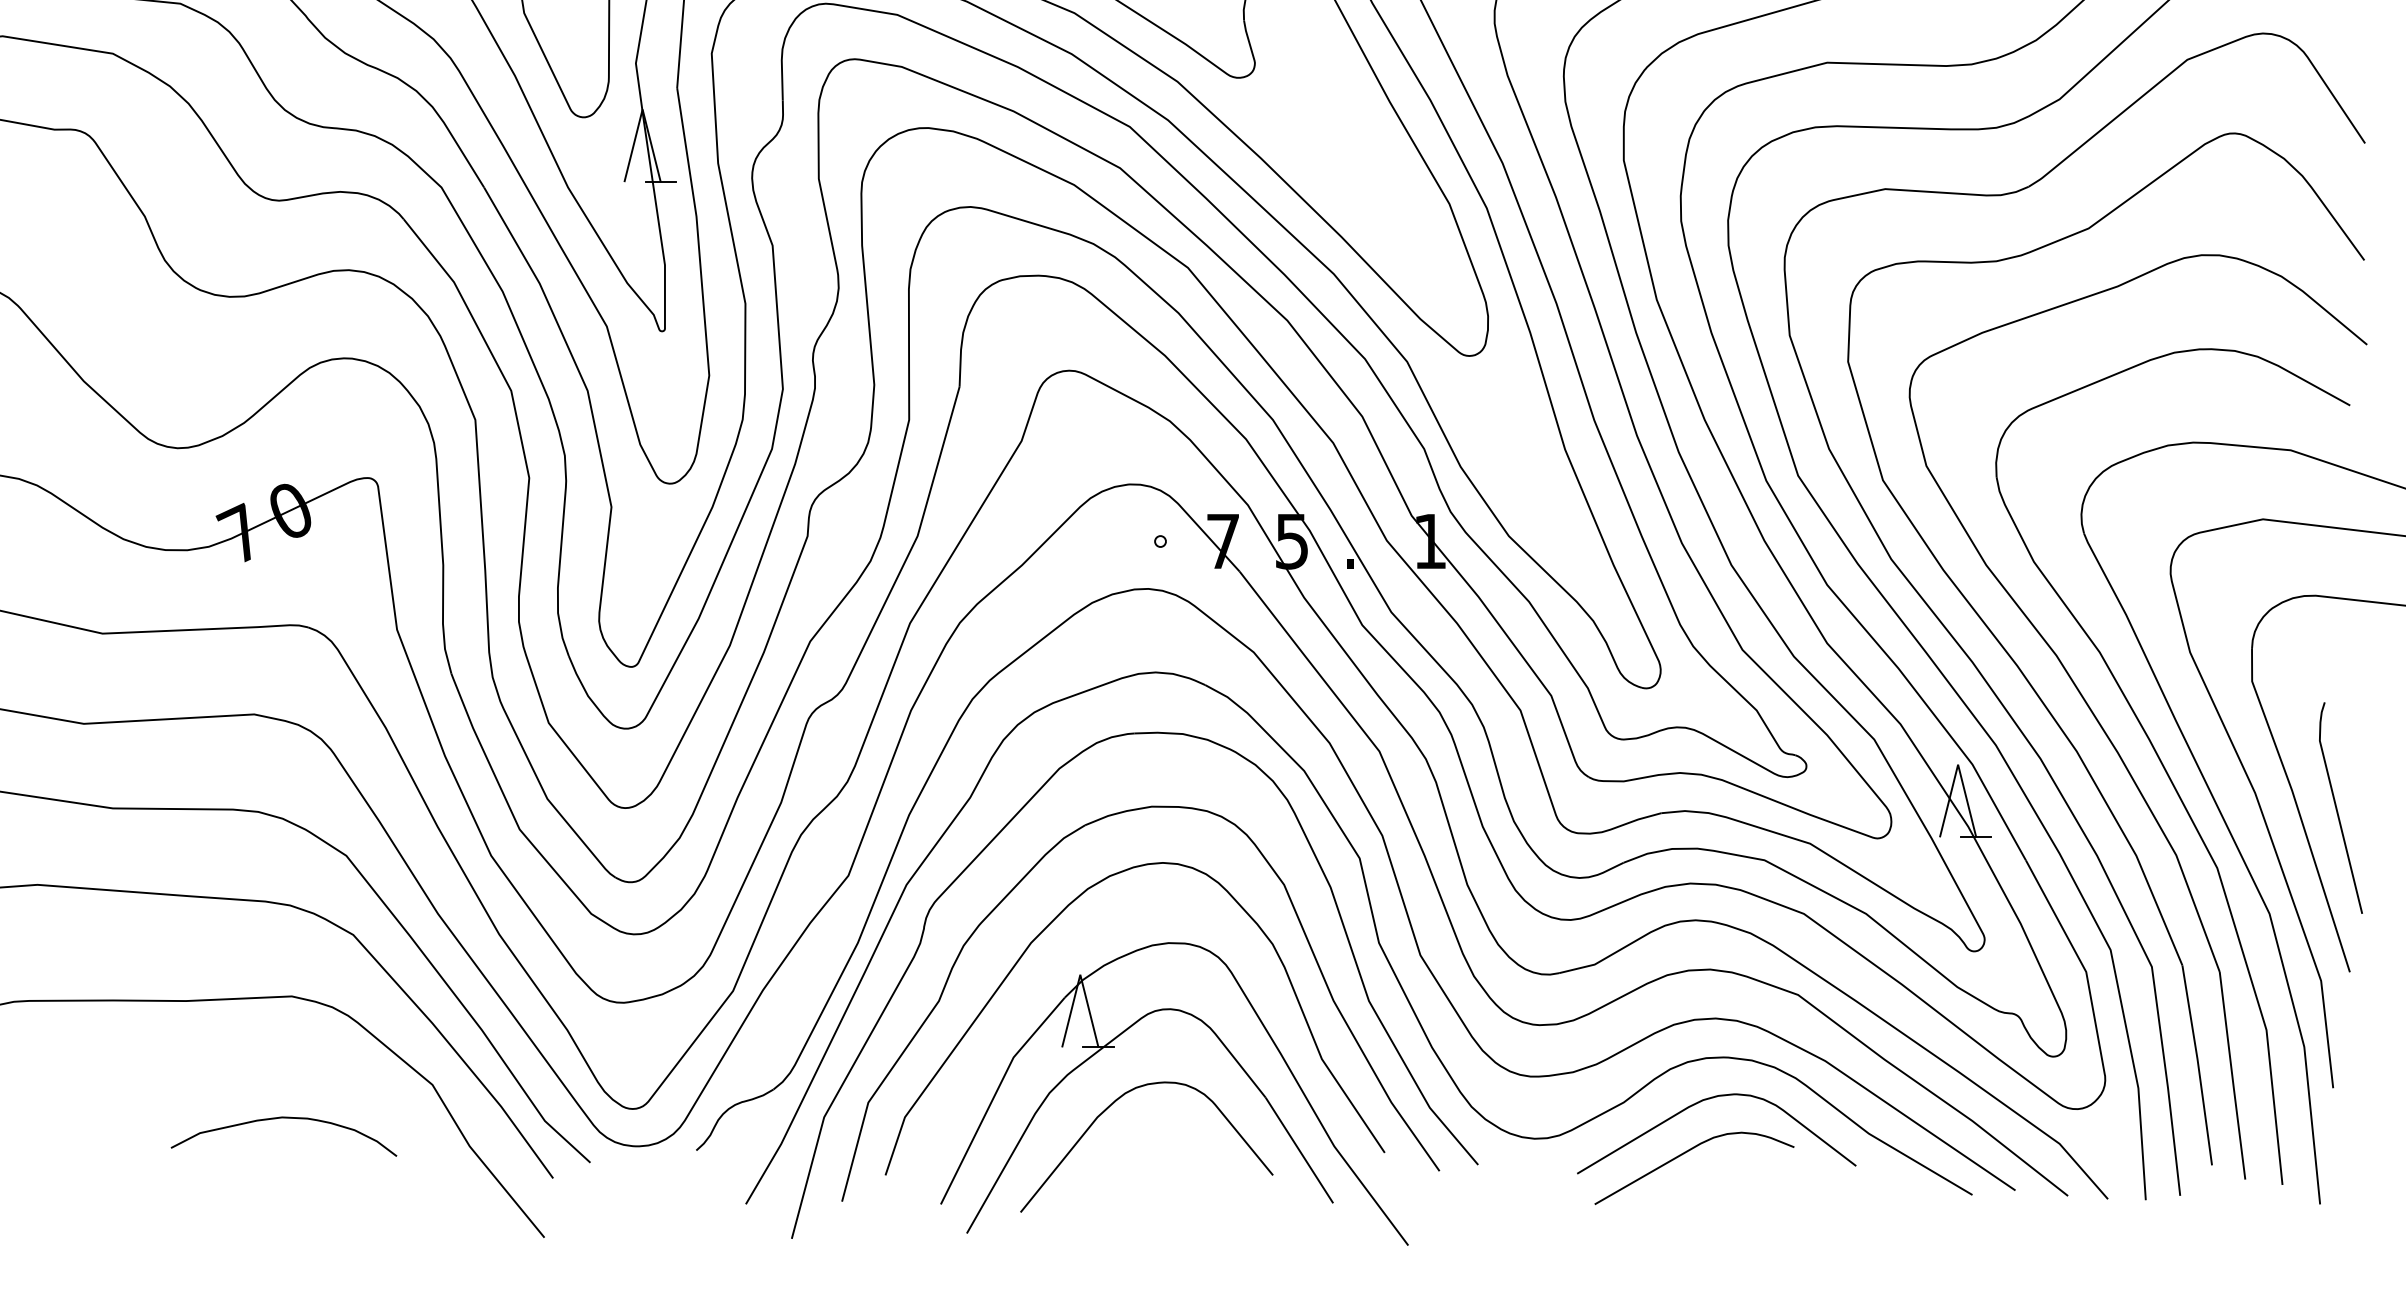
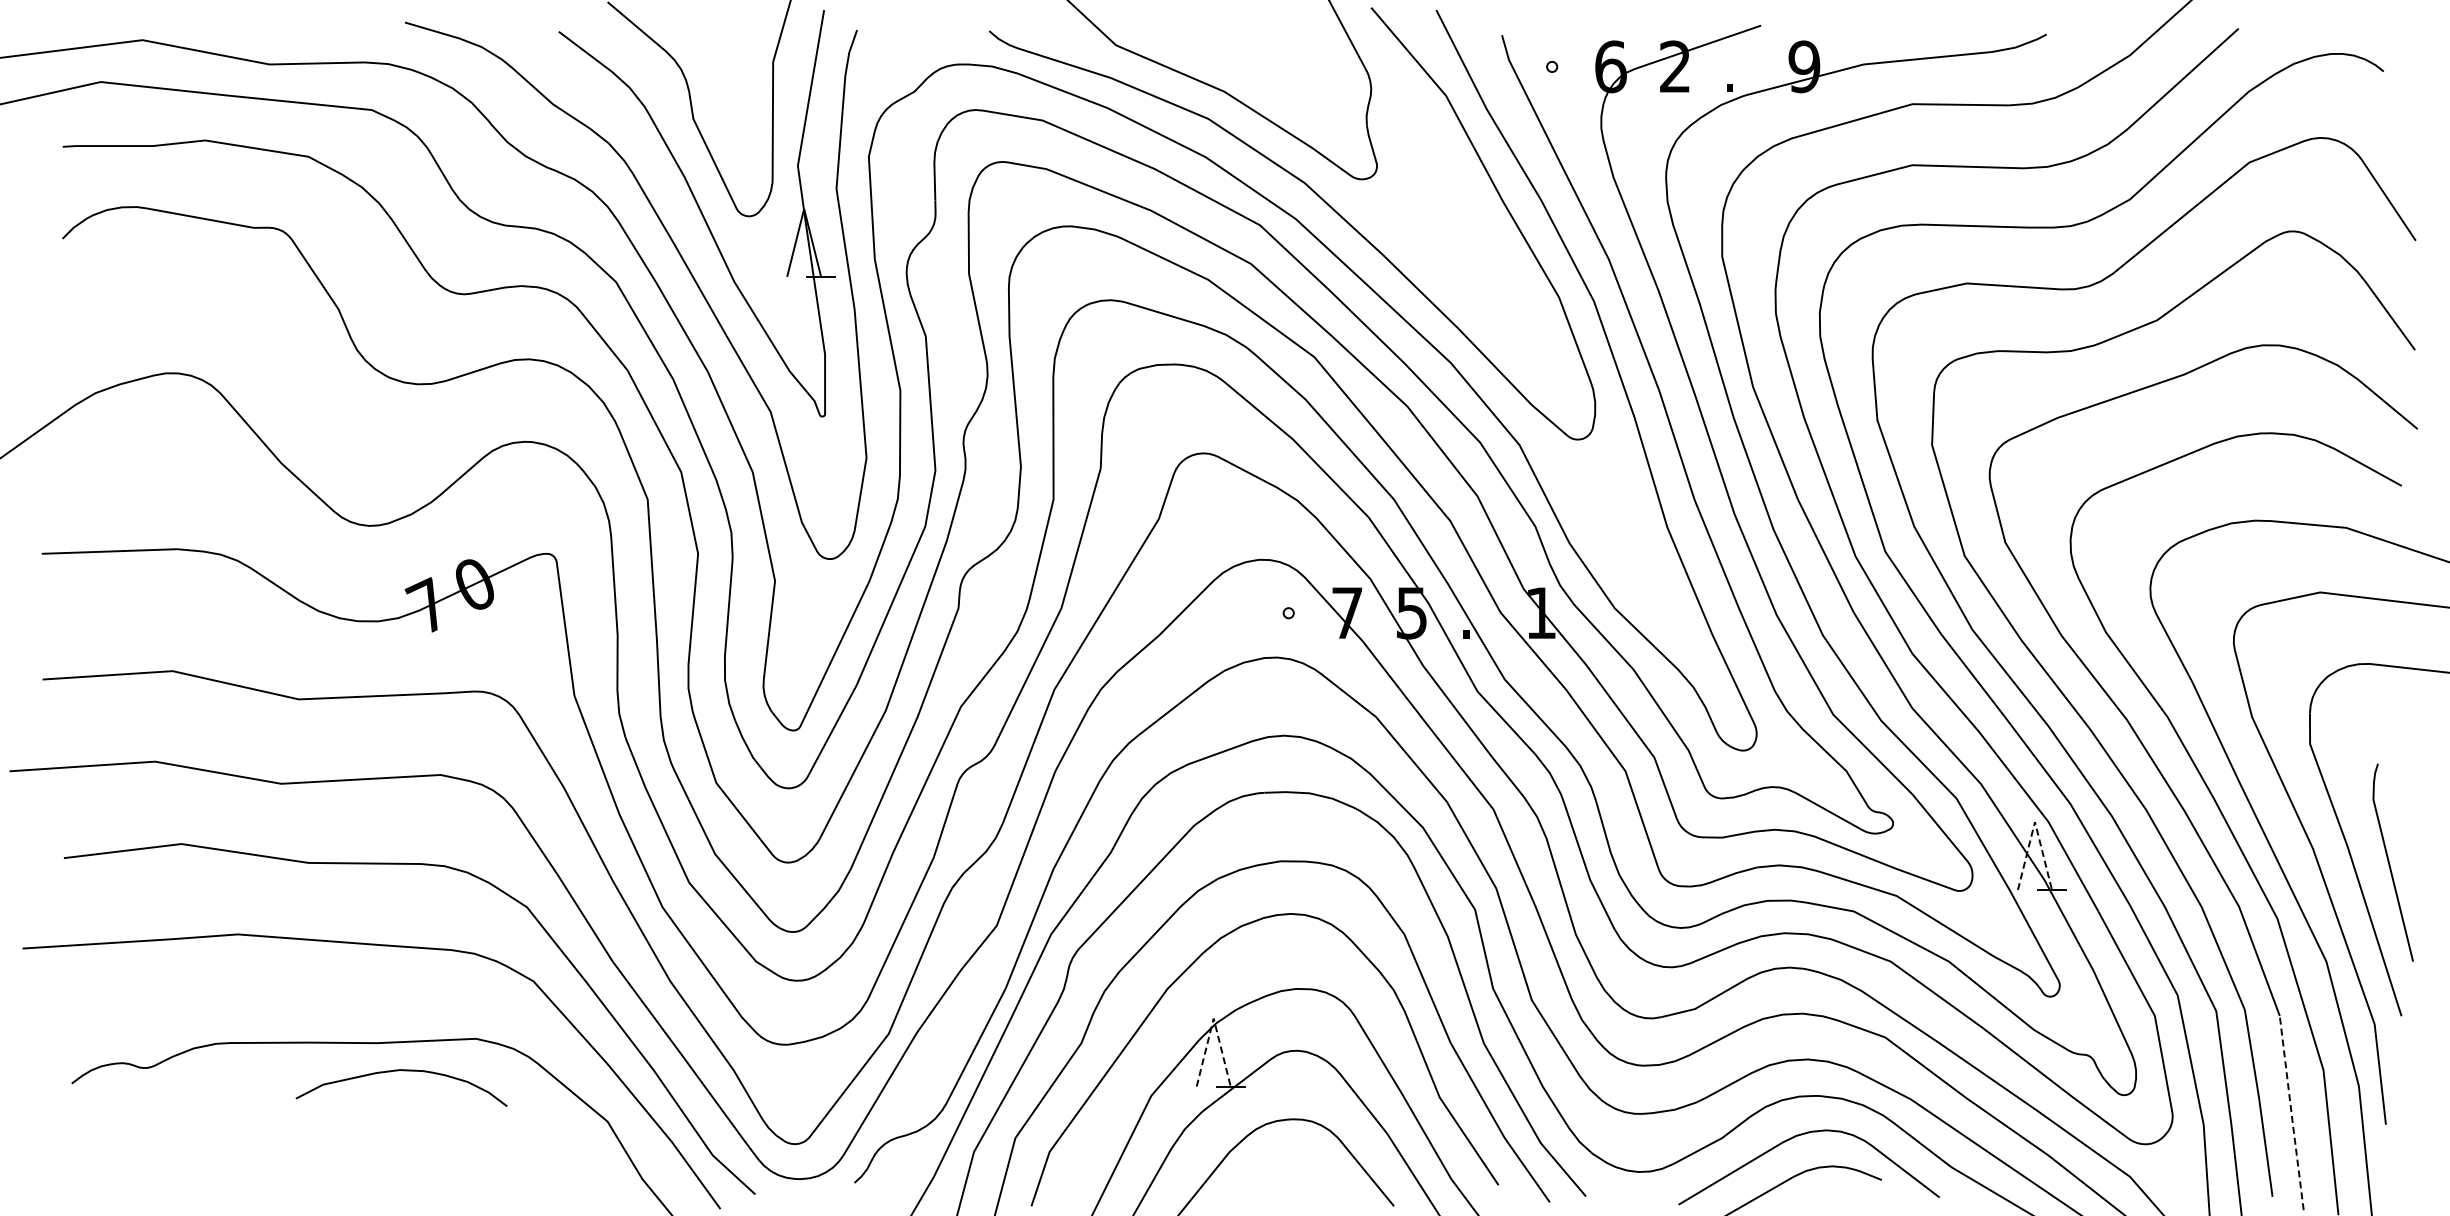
line: (1957, 765) -> (2034, 822), solid -> dashed
line: (1080, 974) -> (1213, 1018), solid -> dashed
line: (2232, 1076) -> (2291, 1113), solid -> dashed
curve: (284, 1118) -> (402, 1071), moved

